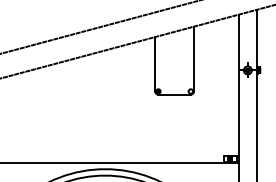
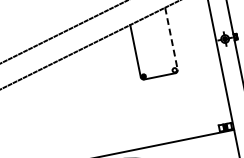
line: (193, 59) -> (171, 39), solid -> dashed

